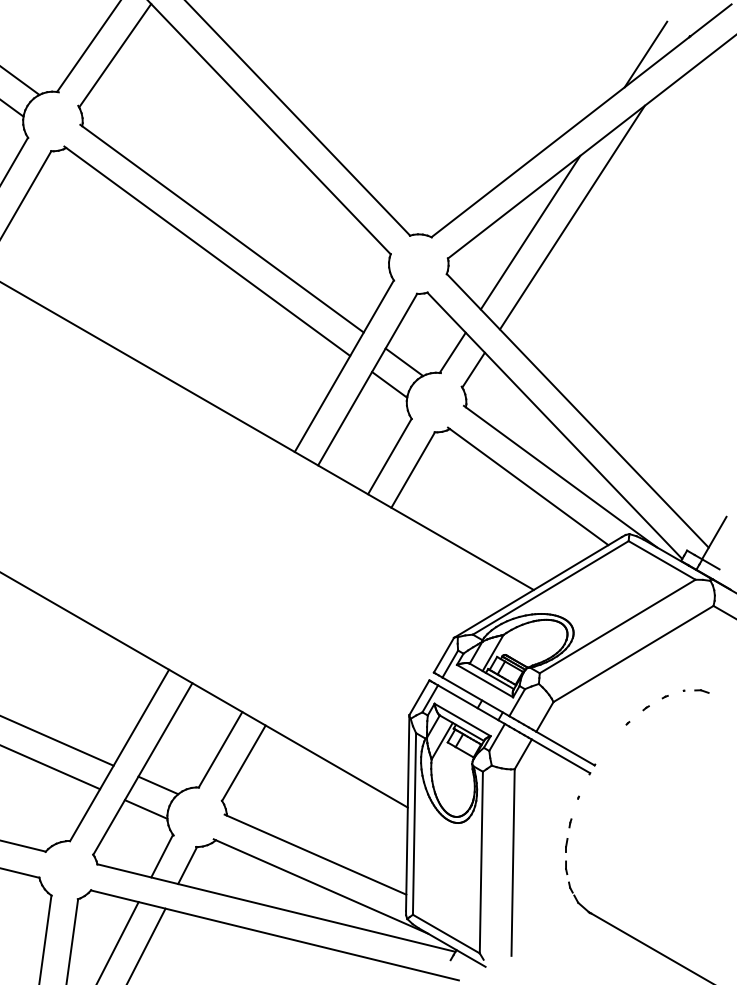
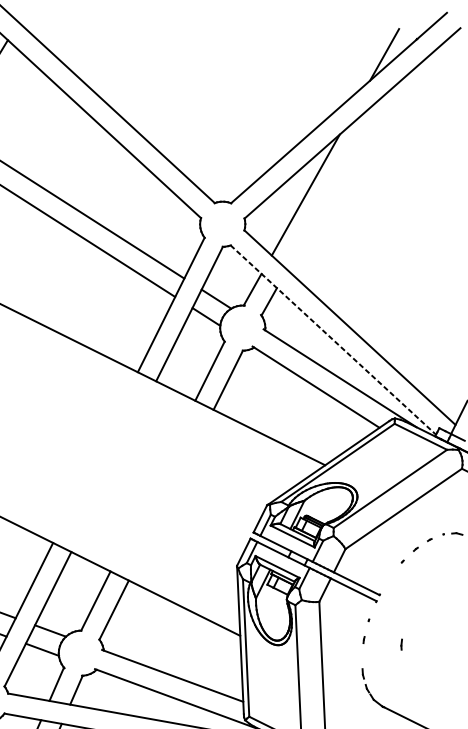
line: (571, 217) -> (336, 181), removed
line: (555, 426) -> (333, 340), solid -> dashed
line: (566, 845) -> (401, 644), moved

